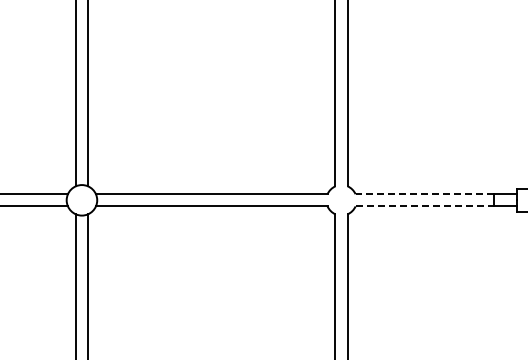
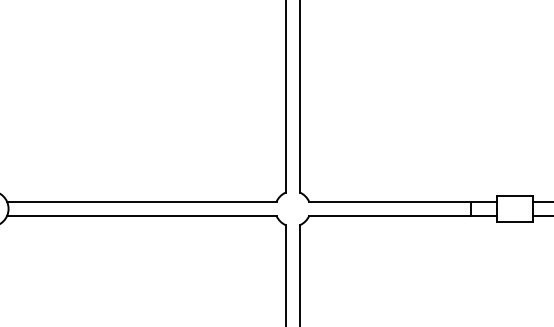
line: (424, 194) -> (389, 202), dashed -> solid
line: (425, 206) -> (390, 216), dashed -> solid

